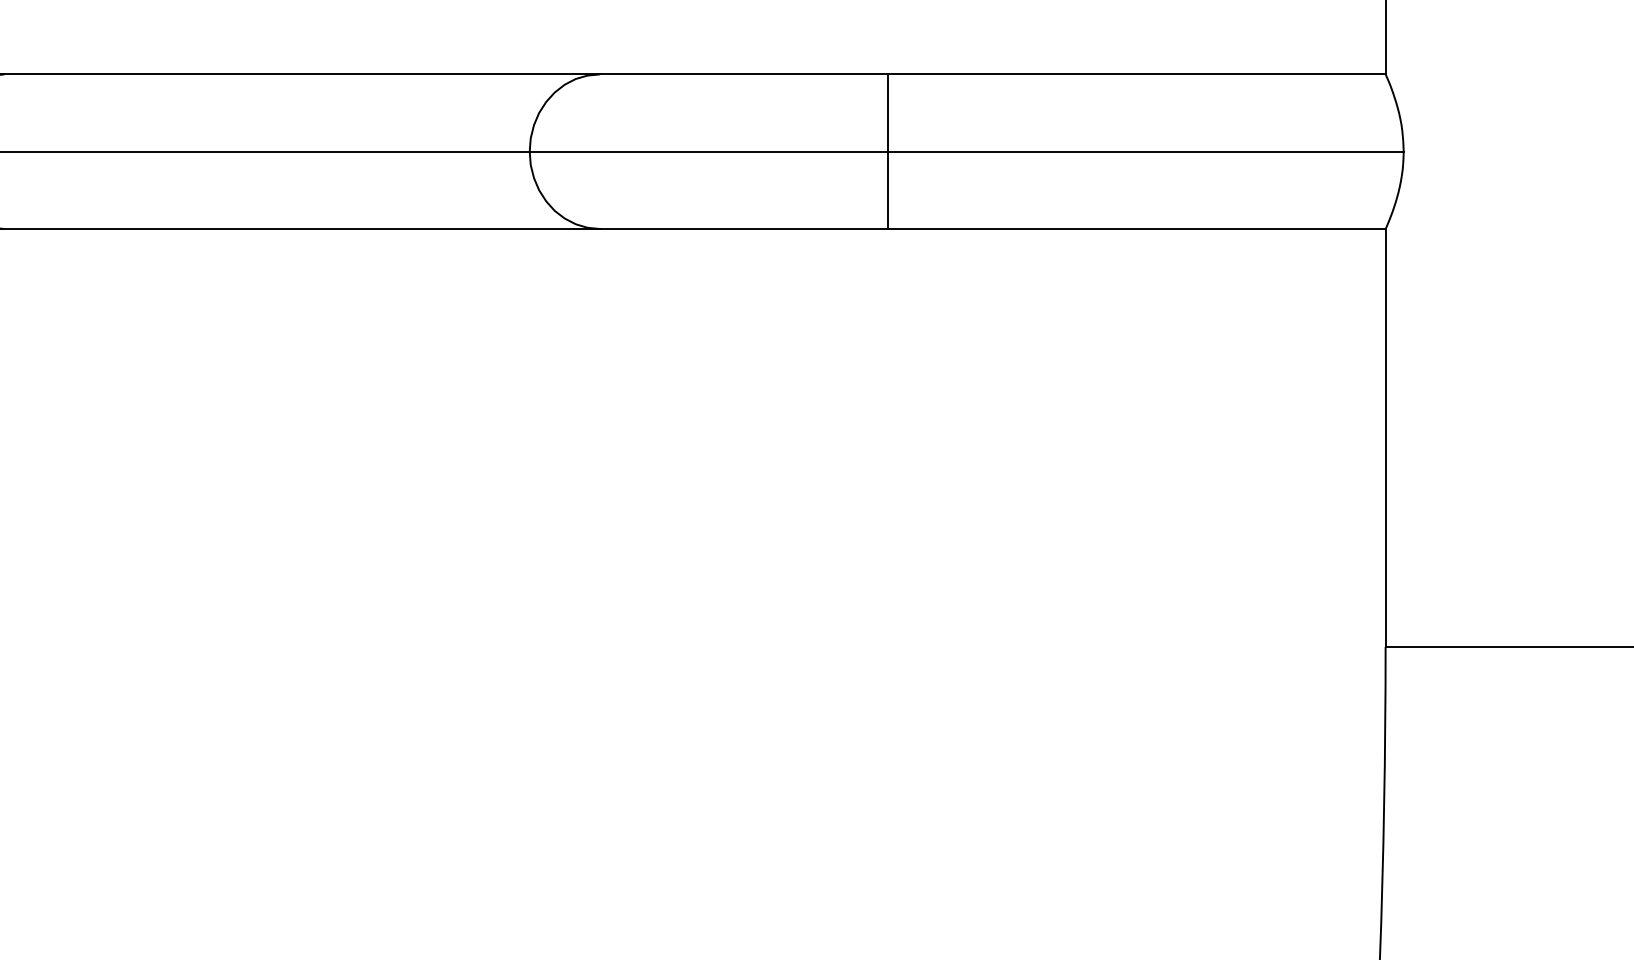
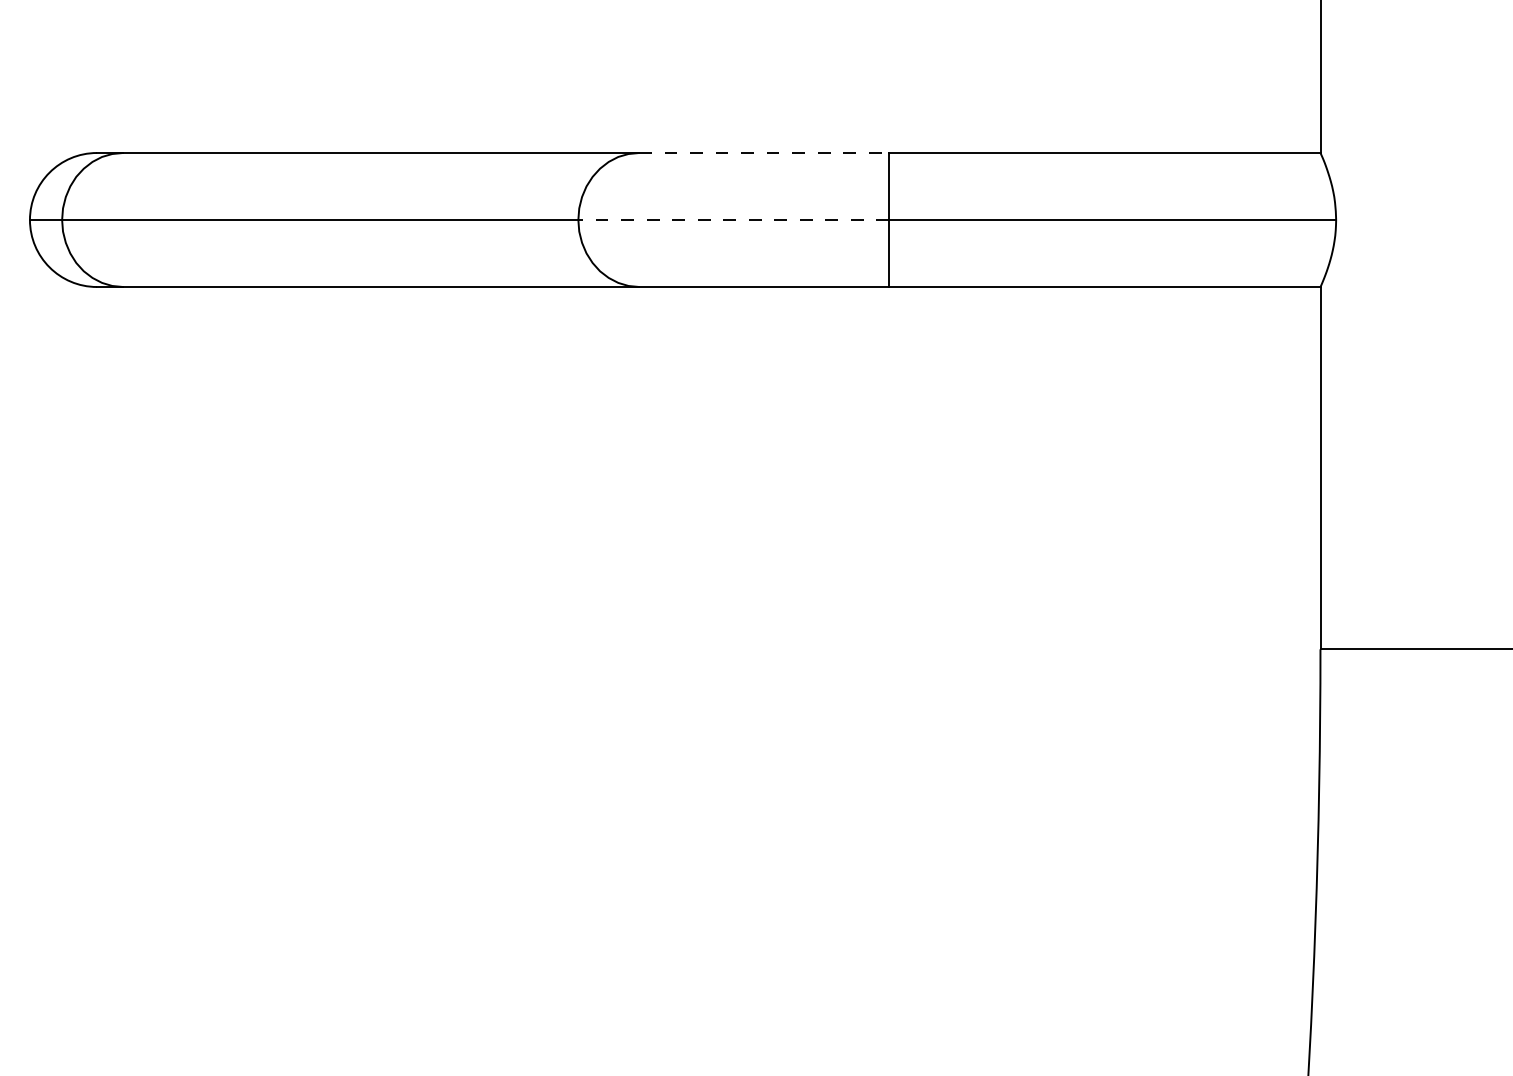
line: (744, 75) -> (764, 153), solid -> dashed
line: (708, 152) -> (733, 220), solid -> dashed

